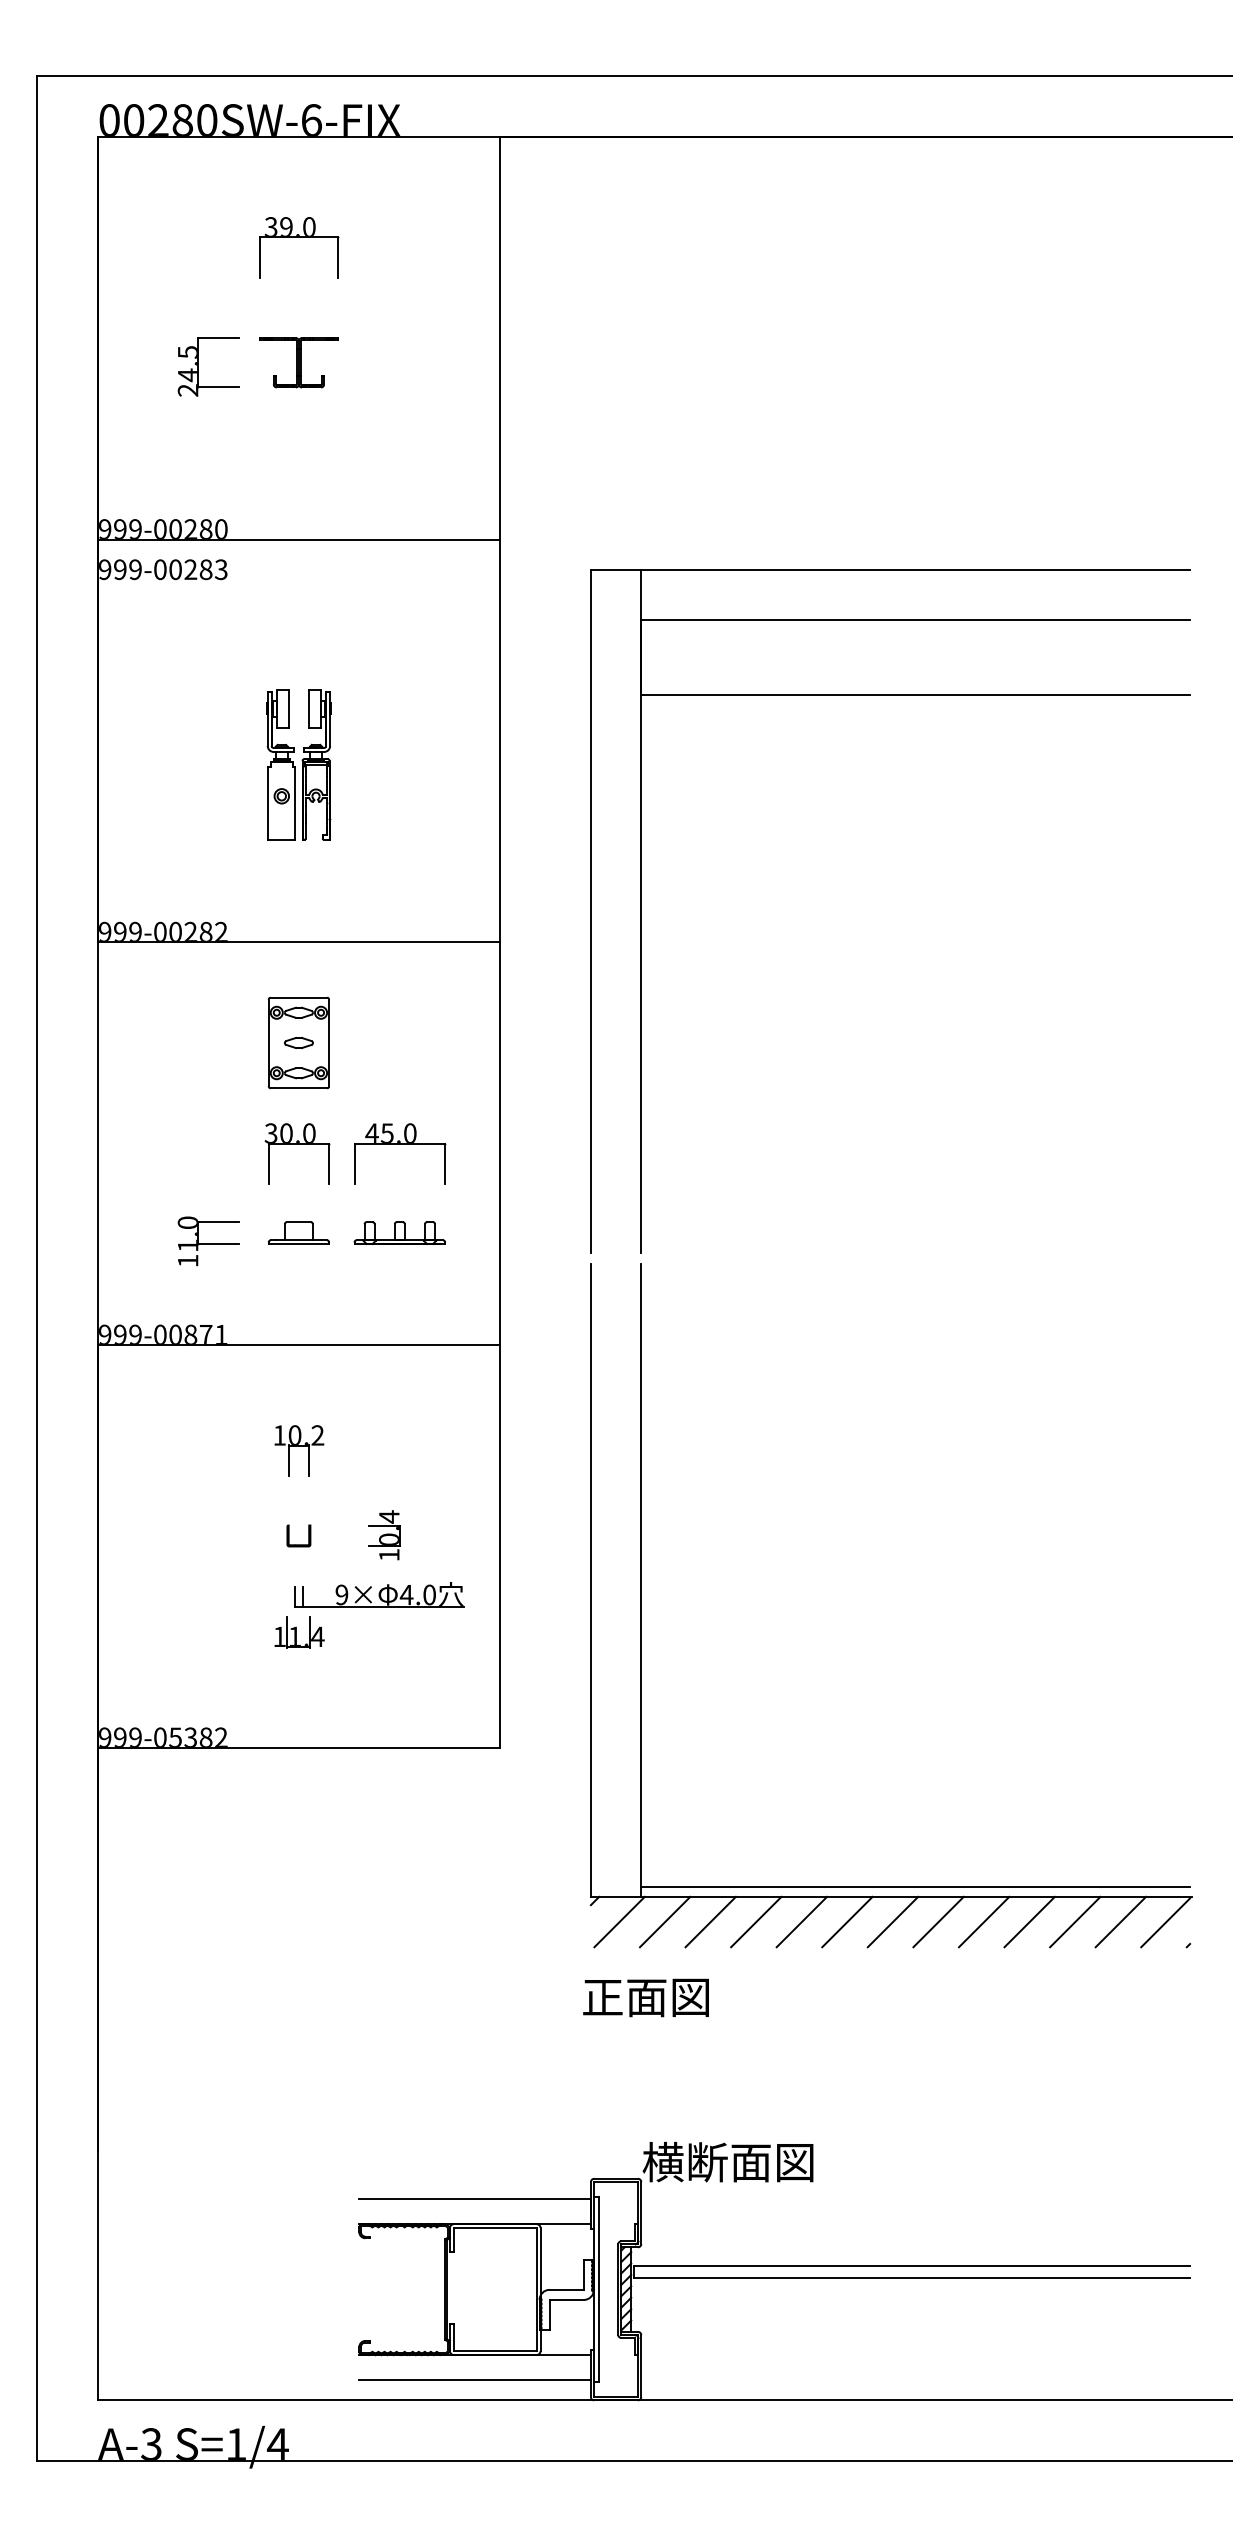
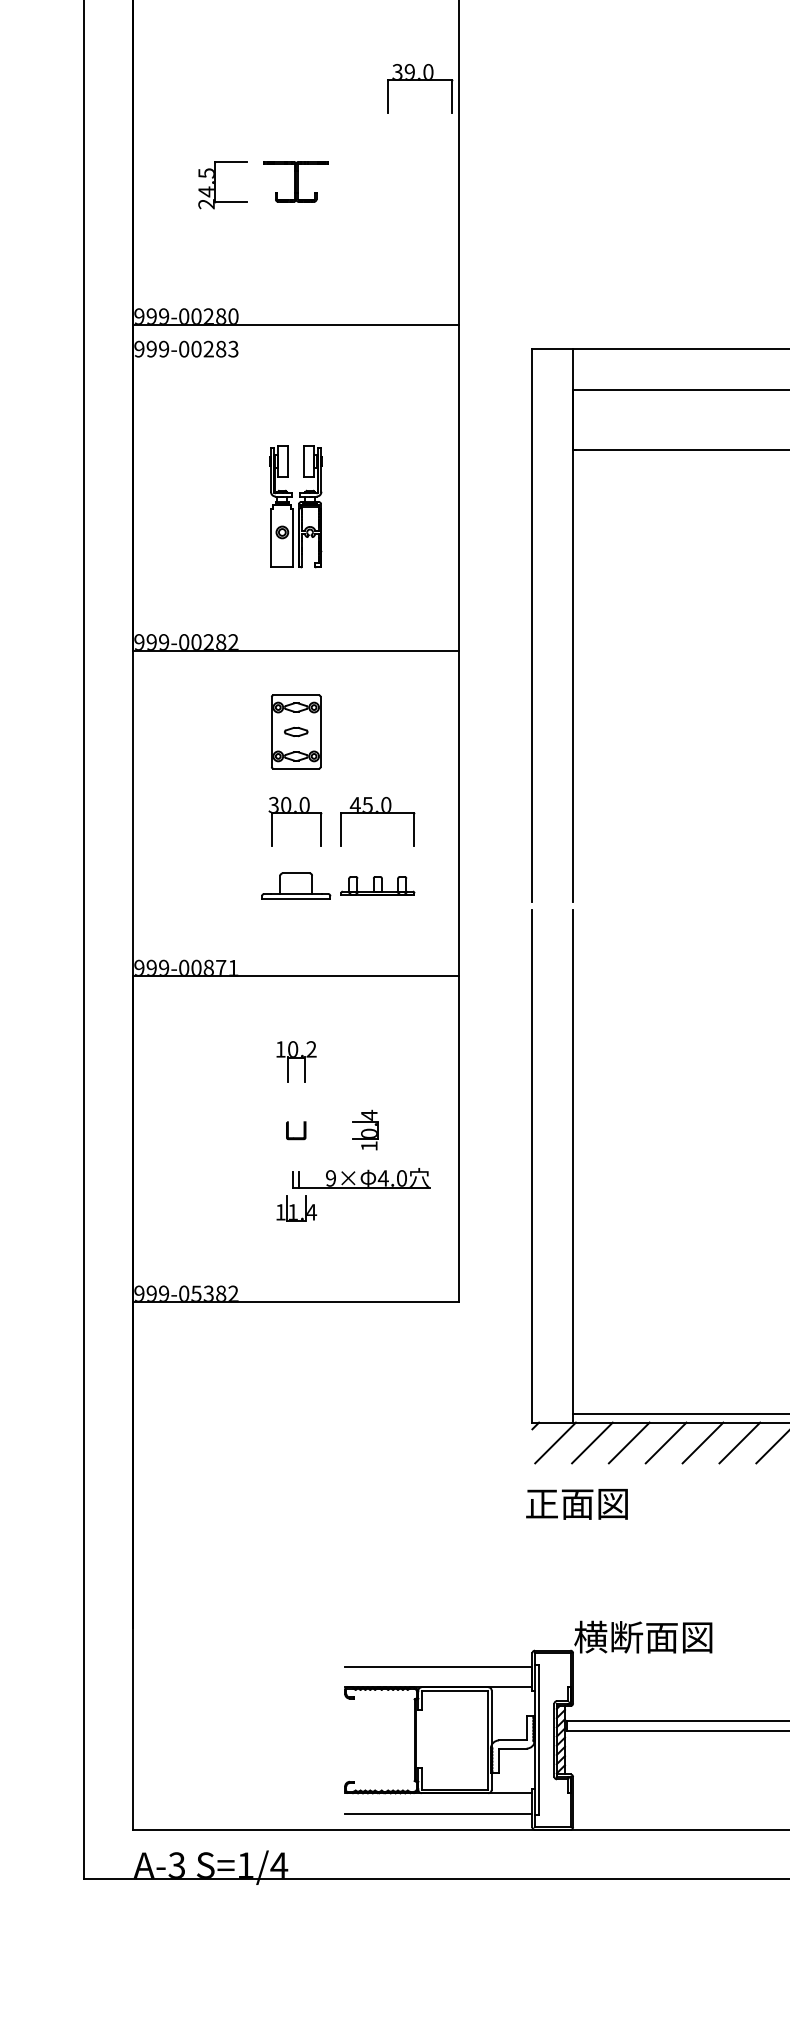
part: (299, 237) -> (420, 80), moved
part: (298, 1232) -> (295, 885), size x1.4
part: (208, 1241) -> (223, 892), removed

